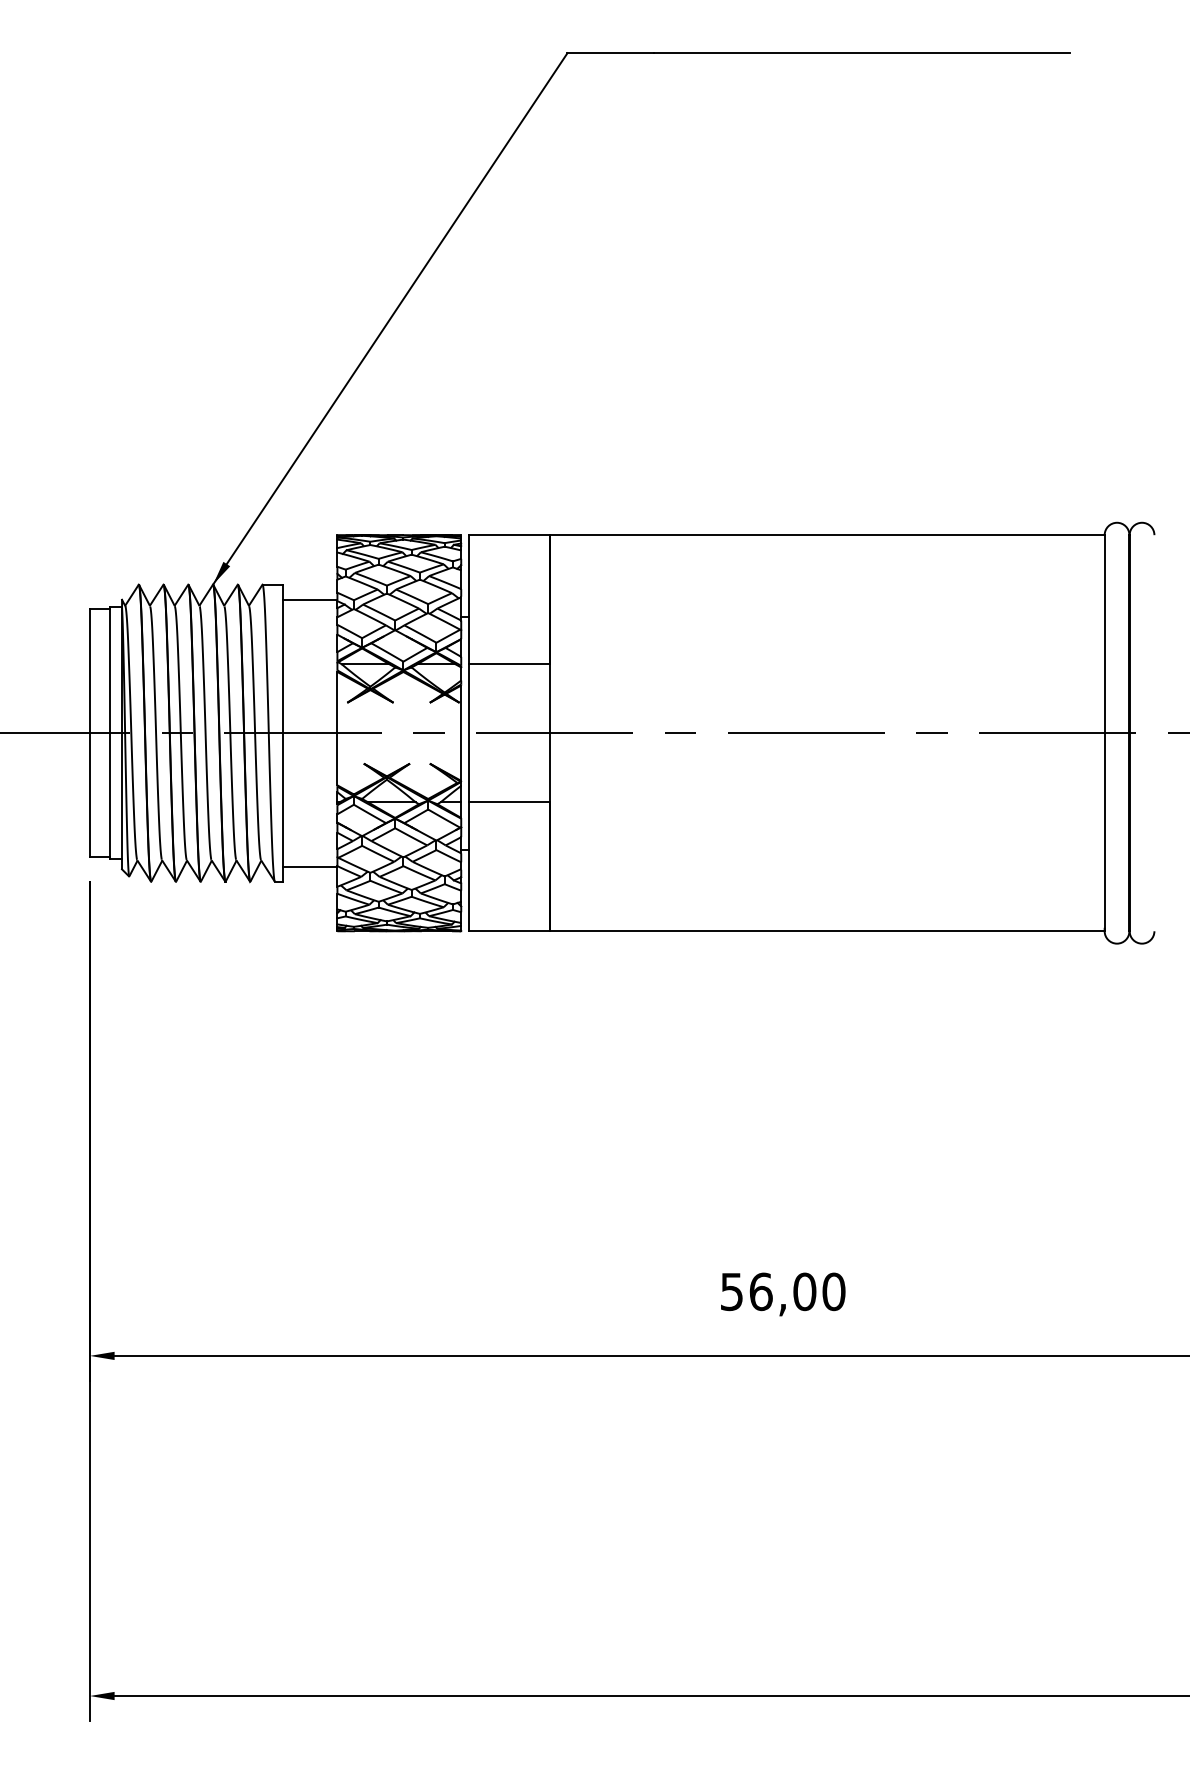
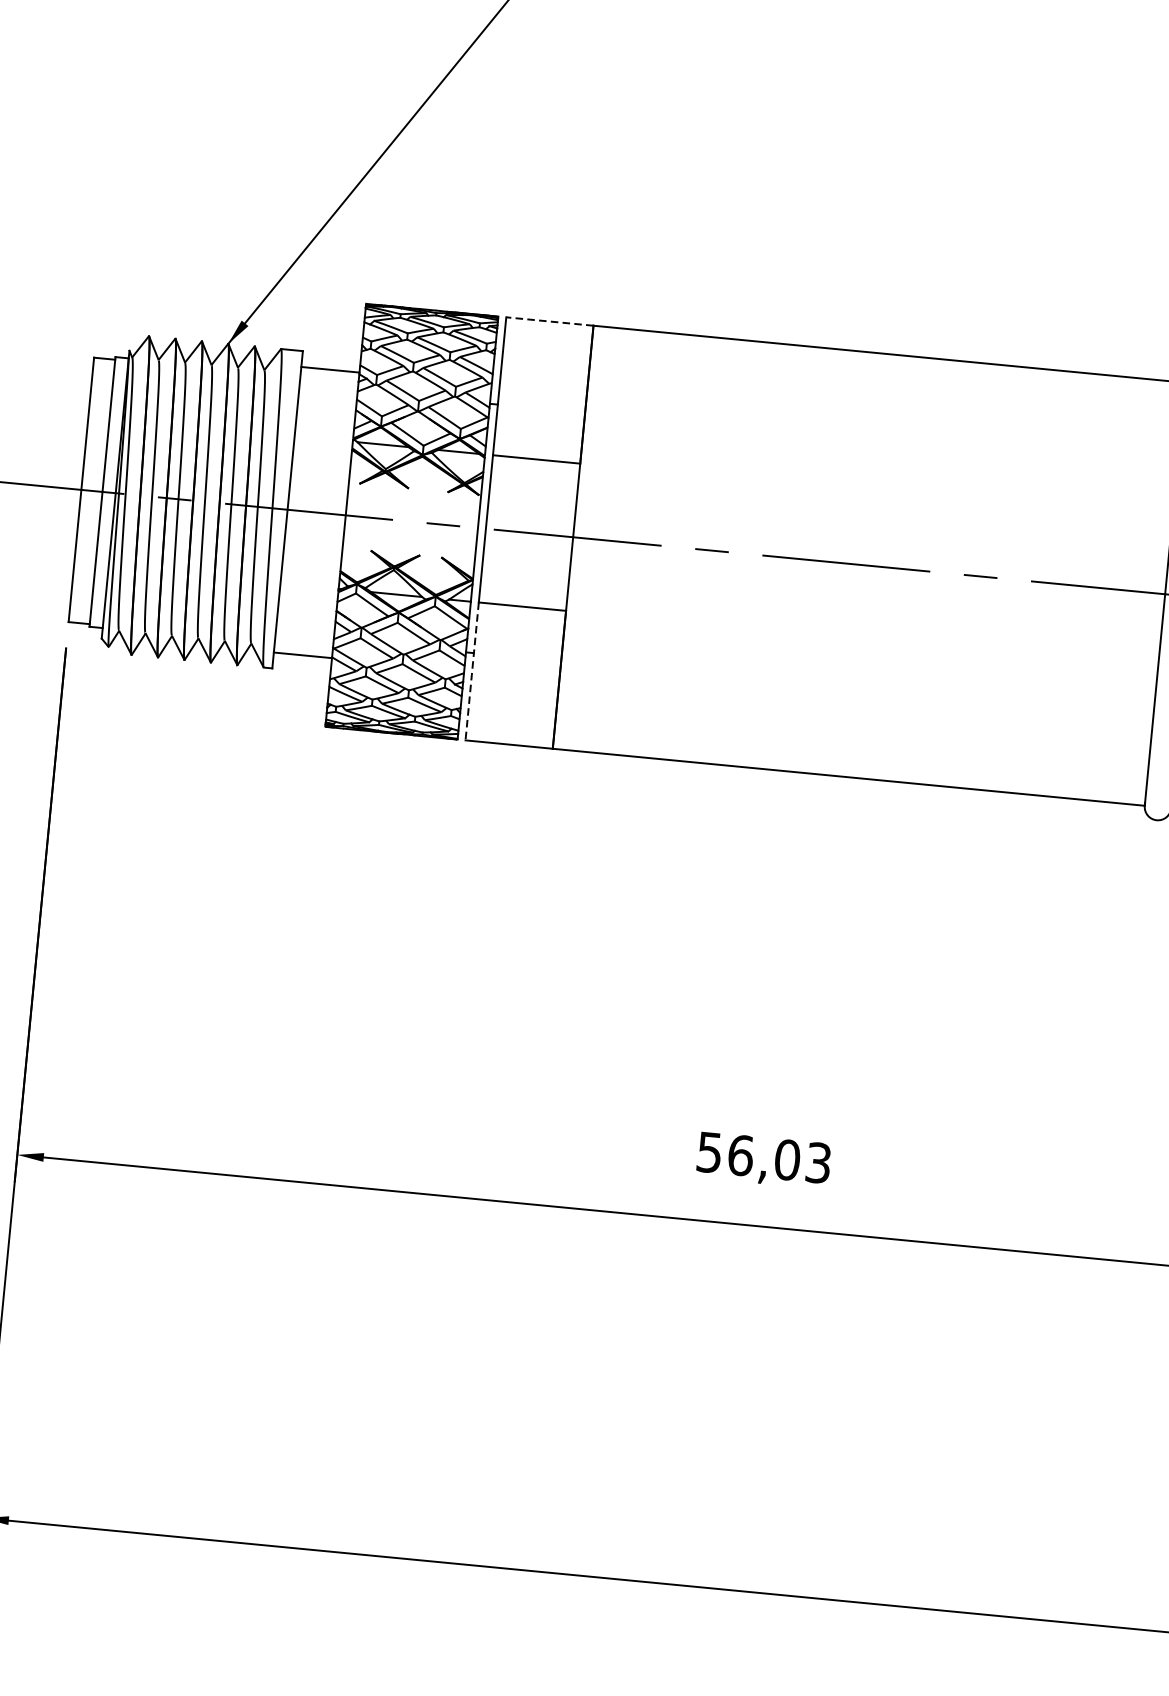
line: (509, 535) -> (549, 321), solid -> dashed
line: (468, 866) -> (472, 671), solid -> dashed
text: (833, 1291) -> (818, 1162), 56,00 -> 56,03

